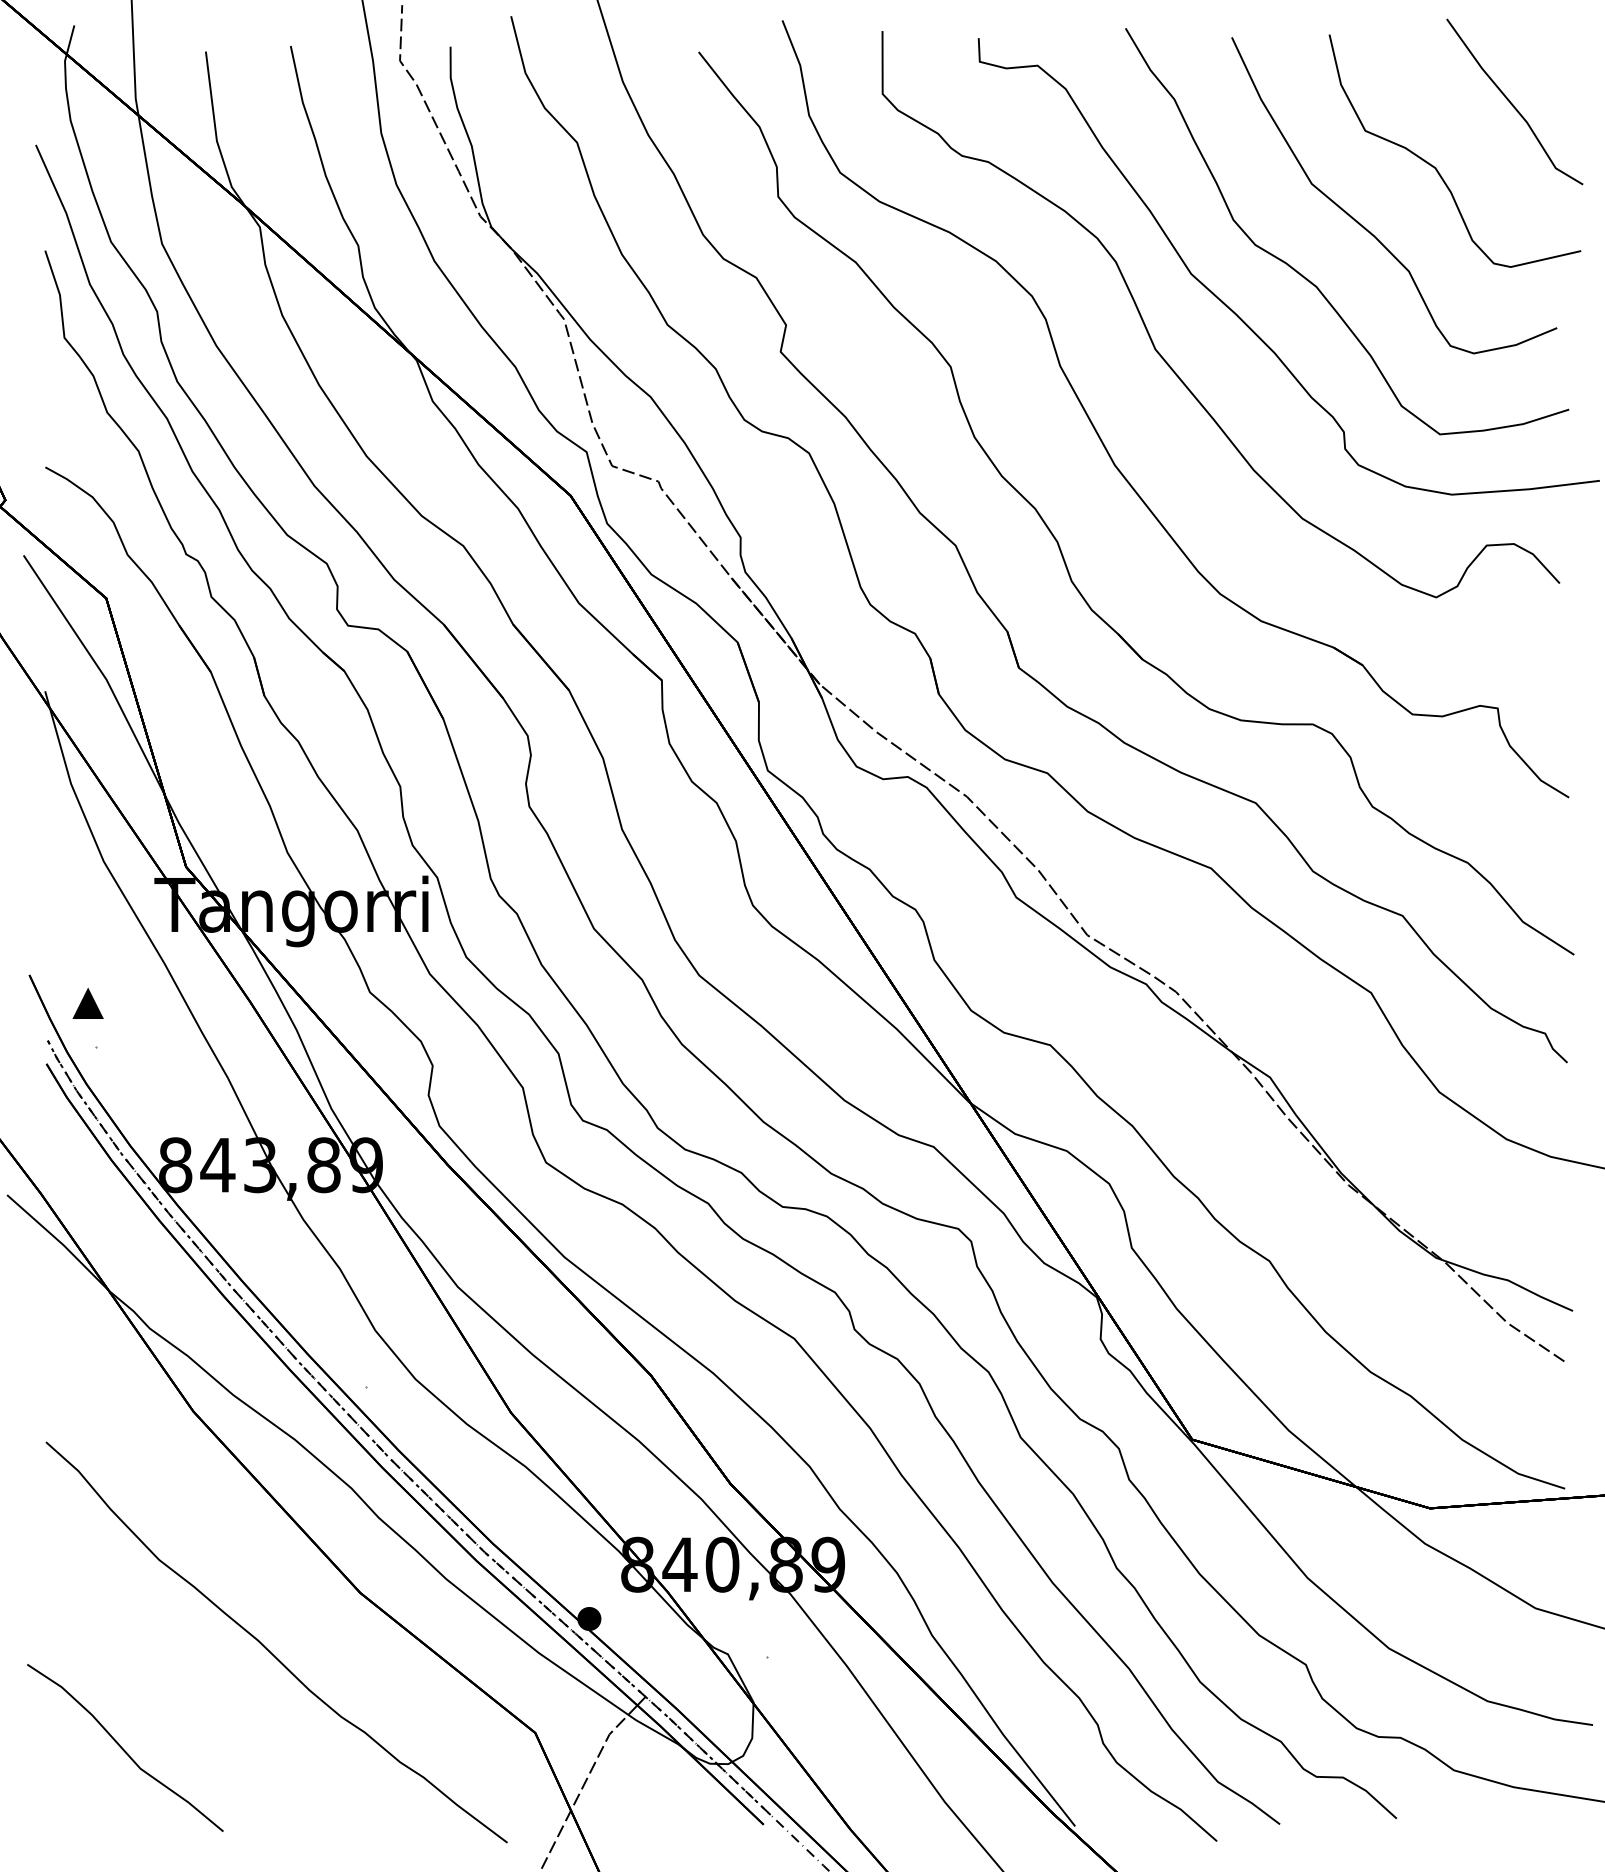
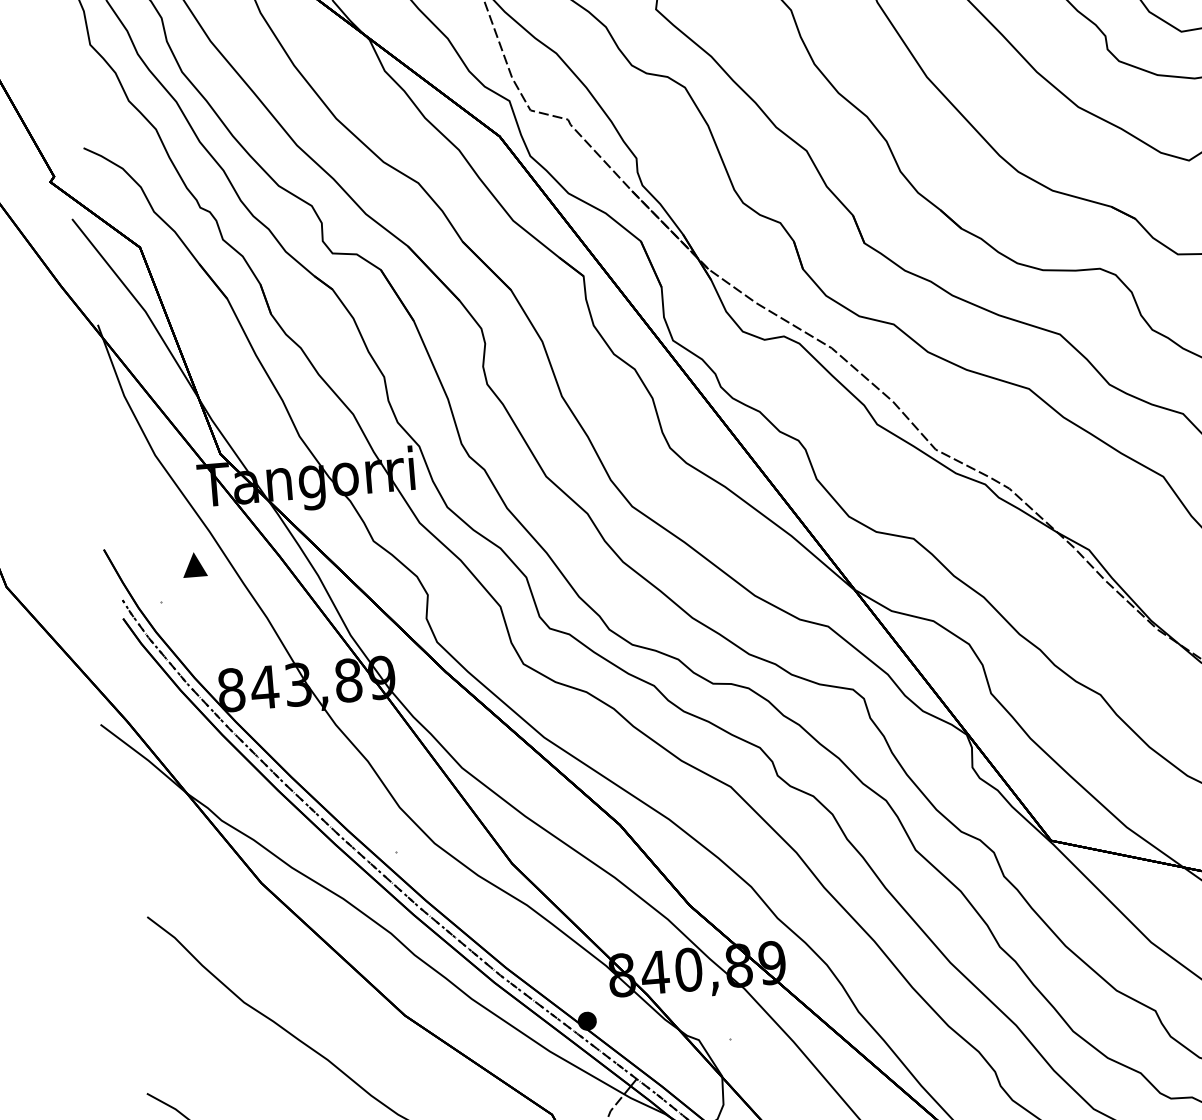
part: (87, 1002) -> (194, 564), moved

